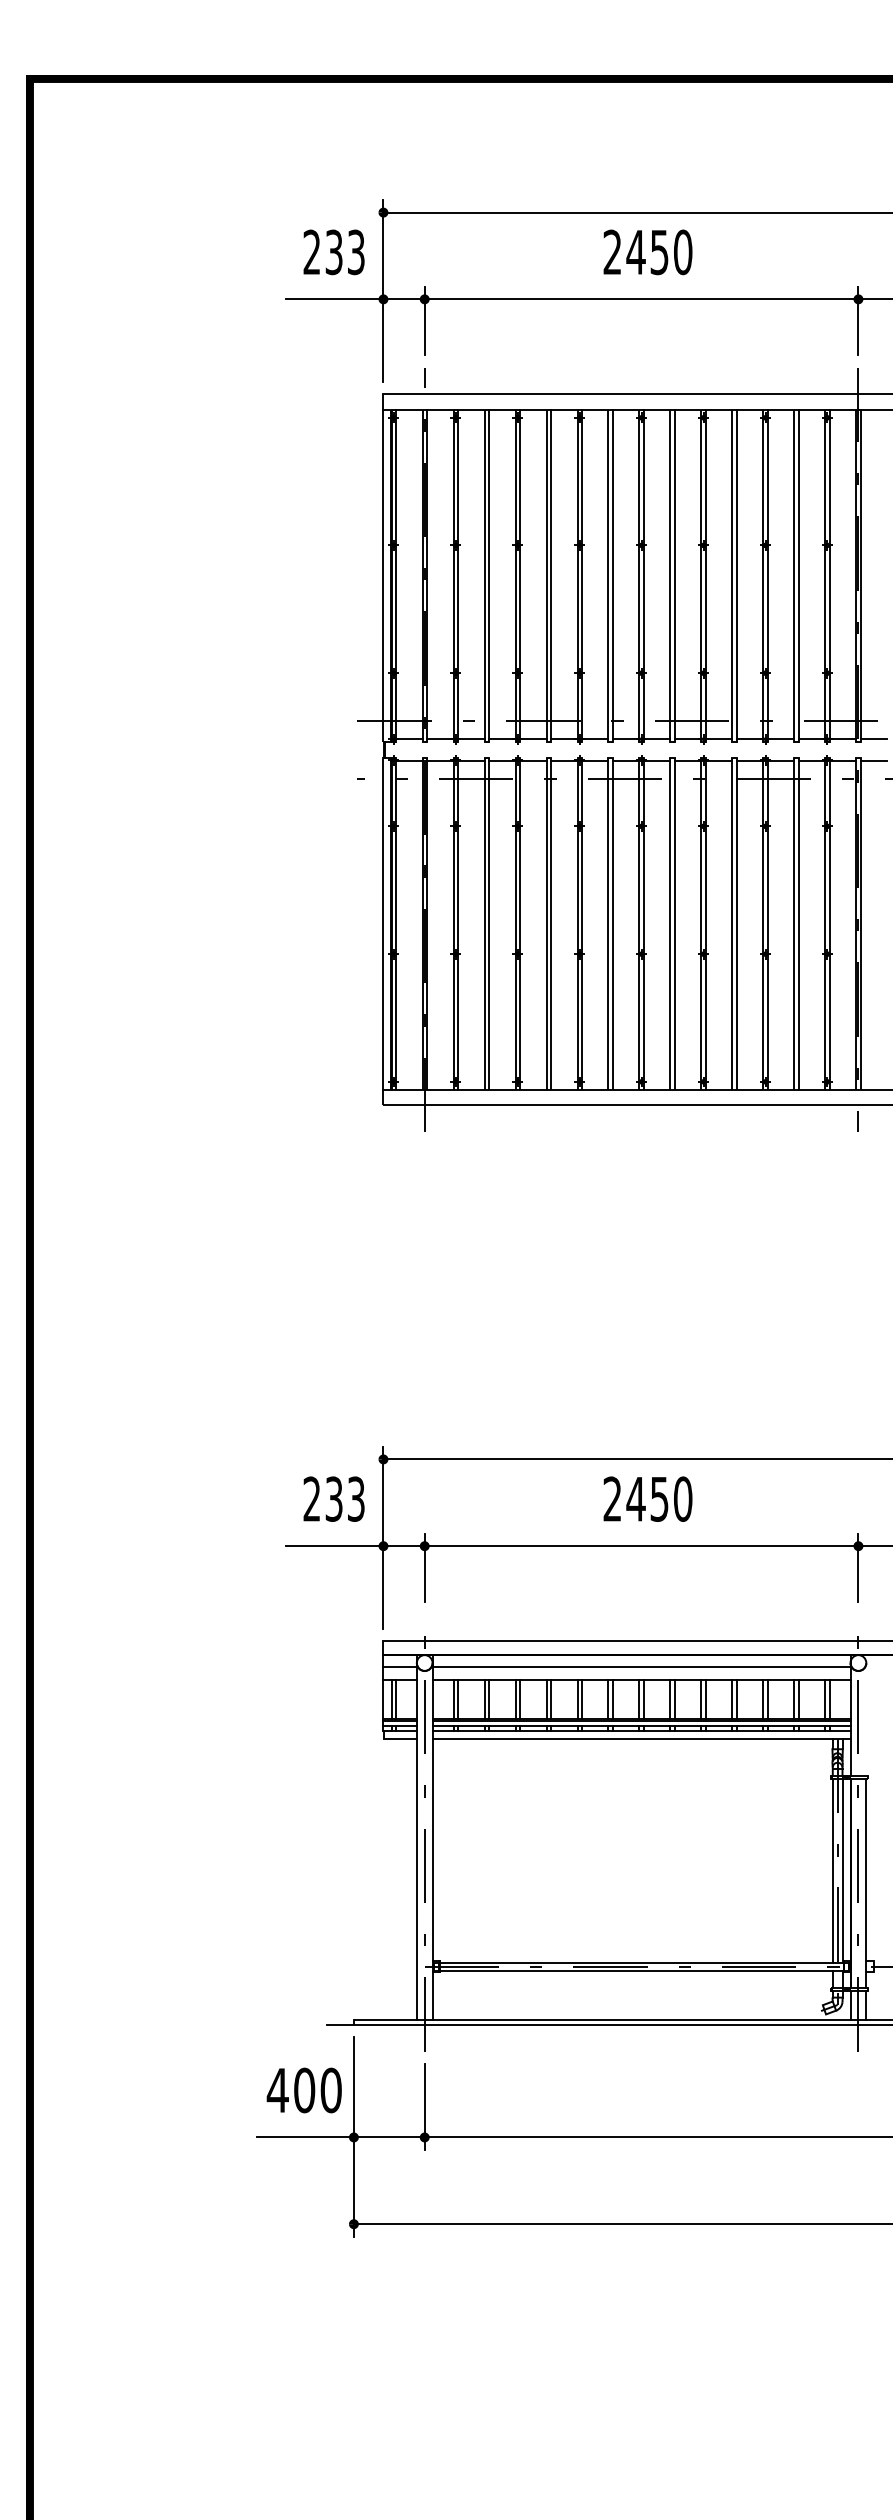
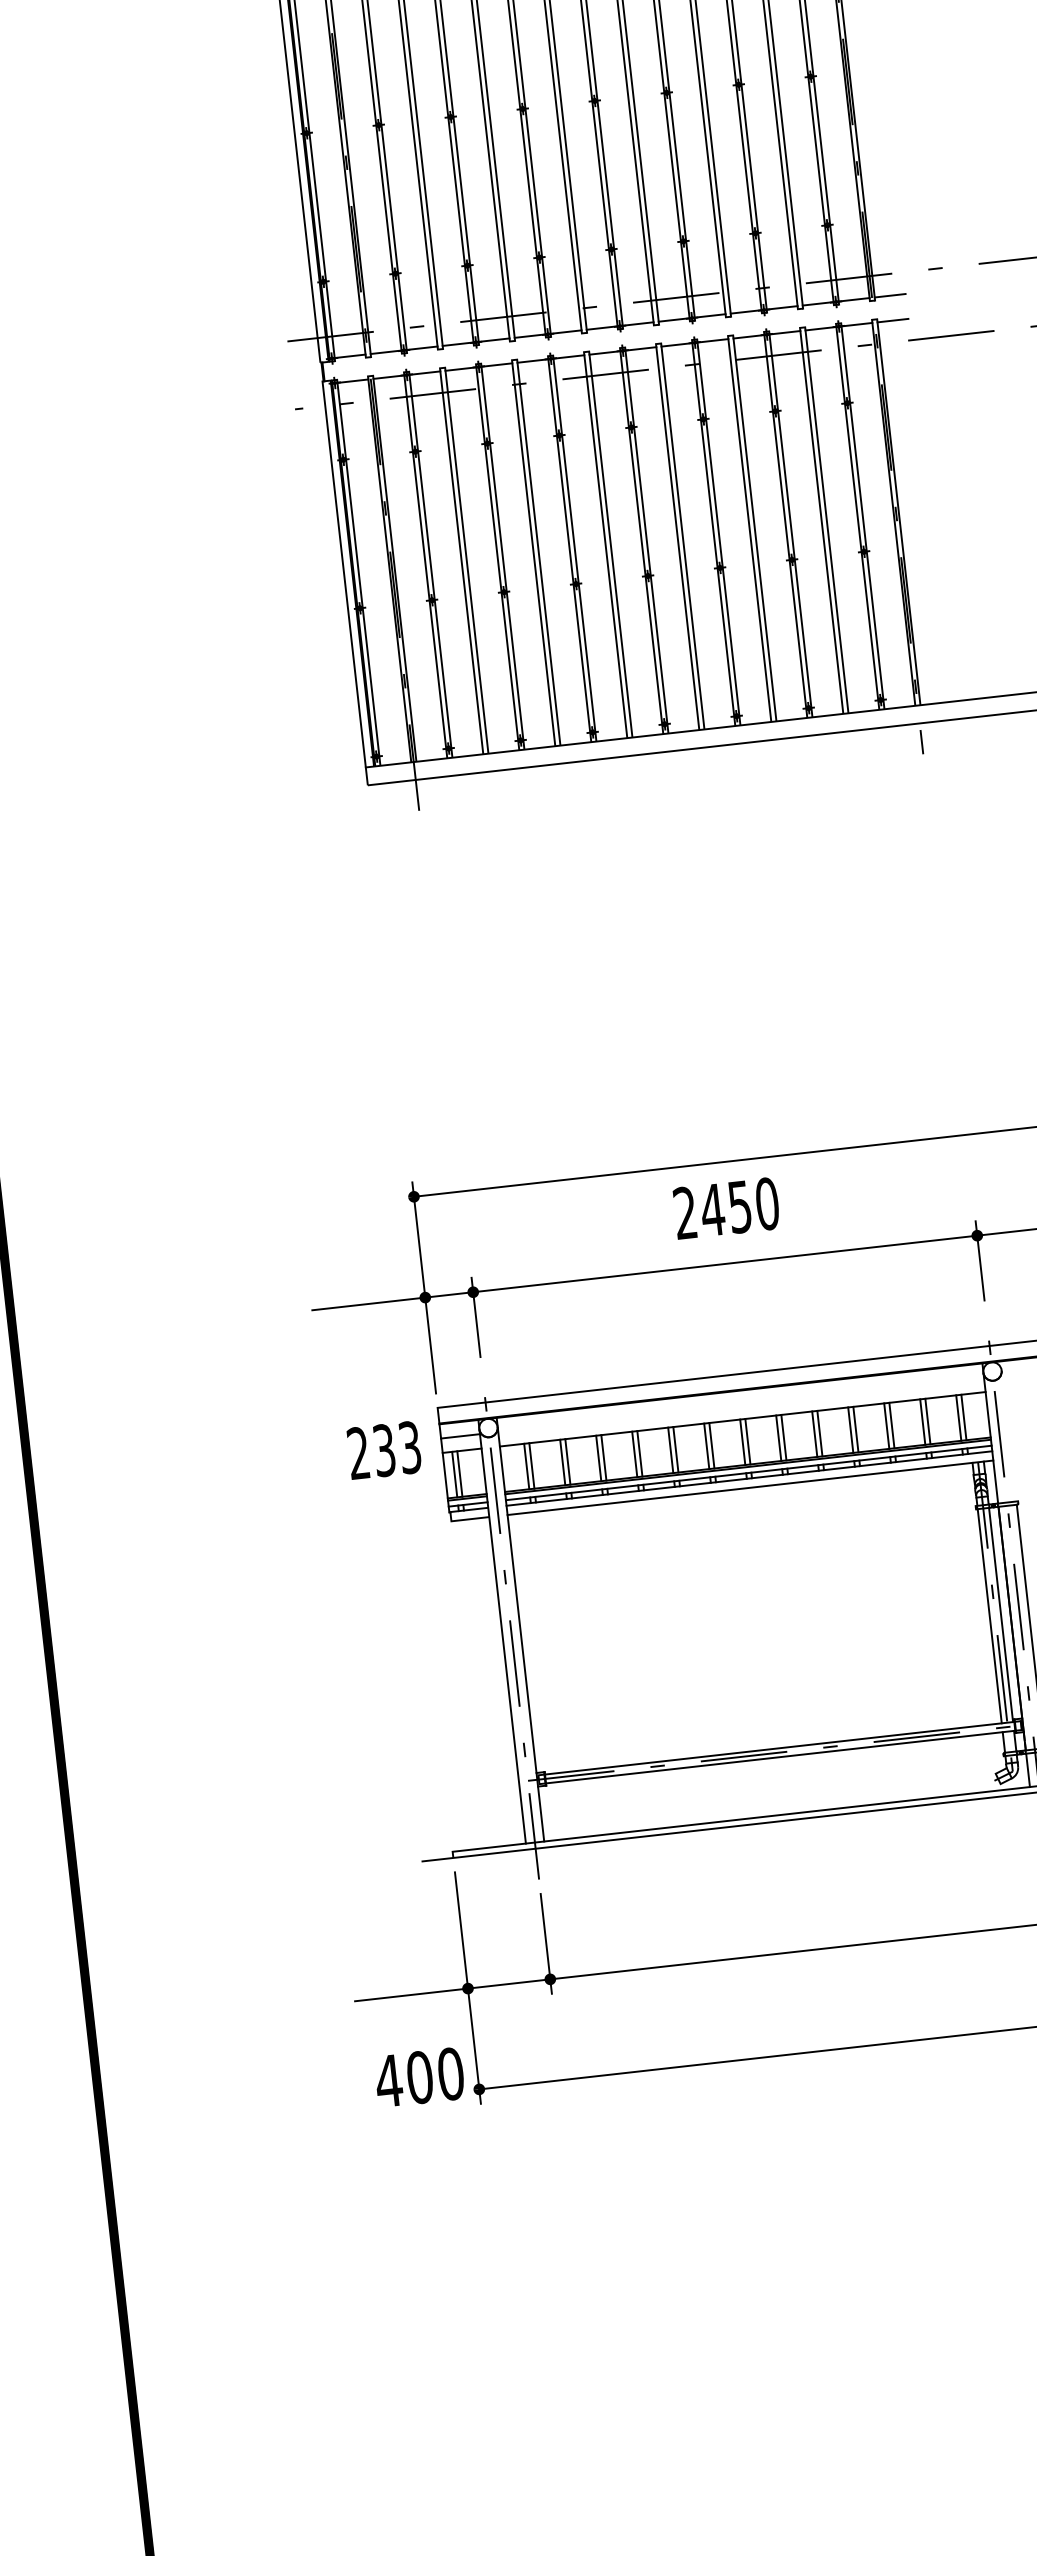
text: (333, 1498) -> (383, 1449), moved
line: (641, 1667) -> (740, 1404), removed
text: (303, 2090) -> (418, 2077), moved

